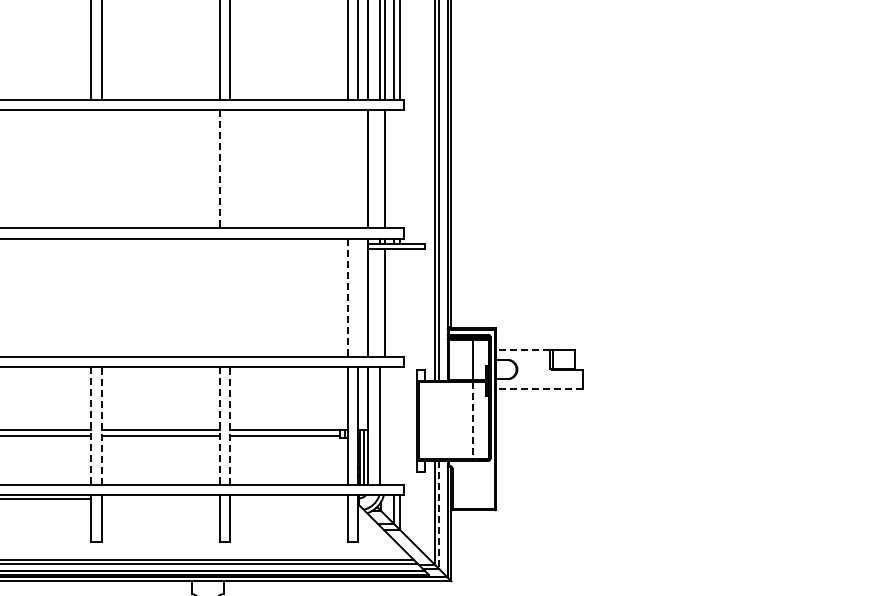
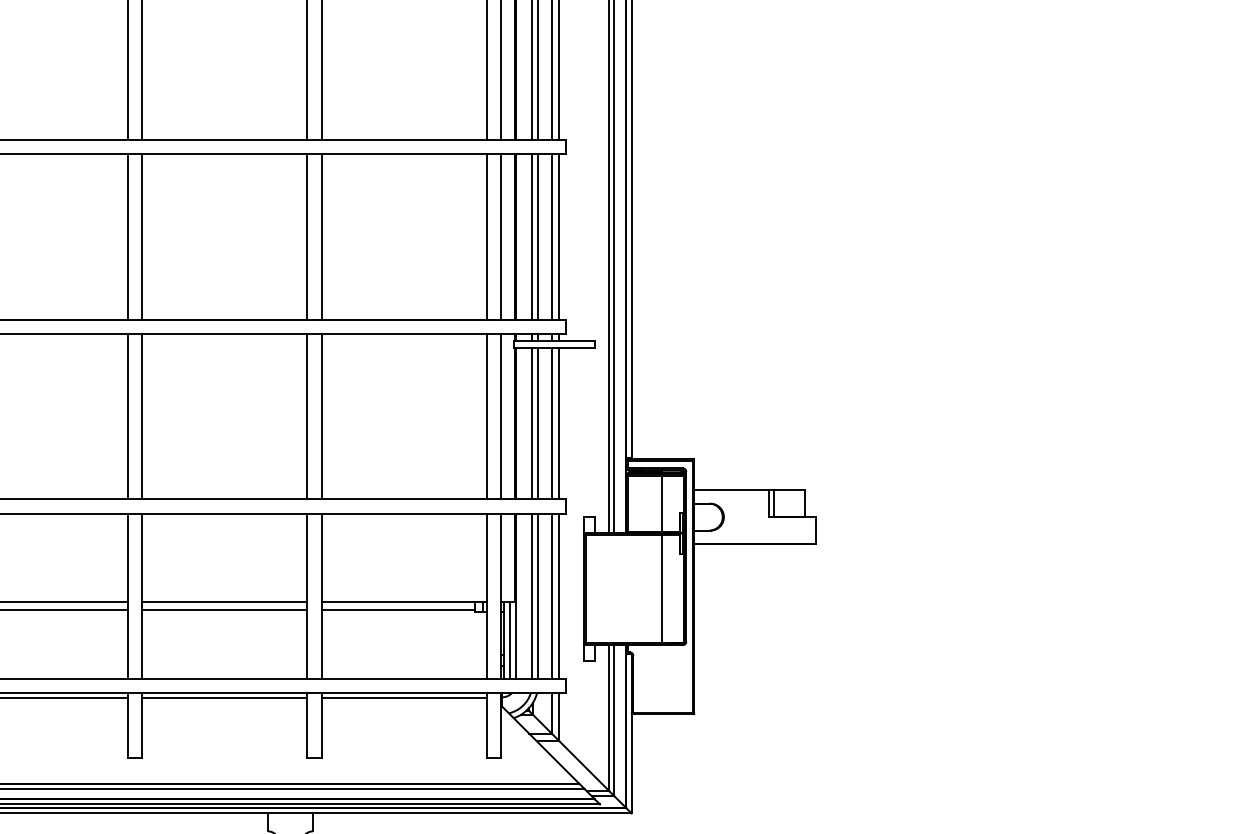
line: (91, 169) -> (127, 237), added
line: (101, 169) -> (141, 237), added
line: (219, 169) -> (307, 237), dashed -> solid
line: (229, 169) -> (321, 237), added
line: (348, 169) -> (487, 237), added
line: (358, 169) -> (501, 237), added
line: (380, 169) -> (532, 237), added
line: (394, 169) -> (551, 237), added
line: (399, 169) -> (558, 237), added
line: (91, 297) -> (127, 416), added
line: (101, 297) -> (141, 416), added
line: (219, 297) -> (307, 416), added
line: (229, 297) -> (321, 416), added
line: (358, 297) -> (501, 416), added
line: (348, 298) -> (487, 417), dashed -> solid
line: (380, 302) -> (532, 423), added
line: (394, 302) -> (551, 423), added
line: (399, 302) -> (558, 423), added
line: (523, 350) -> (732, 490), dashed -> solid
line: (539, 388) -> (754, 543), dashed -> solid
line: (473, 421) -> (662, 589), dashed -> solid
line: (101, 425) -> (141, 595), dashed -> solid
line: (229, 425) -> (321, 595), dashed -> solid
line: (91, 426) -> (127, 596), dashed -> solid
line: (219, 426) -> (307, 596), dashed -> solid
line: (384, 426) -> (537, 596), added
line: (394, 426) -> (551, 596), added
line: (399, 426) -> (558, 596), added
line: (160, 498) -> (224, 697), added
line: (288, 498) -> (403, 697), added
line: (439, 515) -> (614, 721), dashed -> solid

